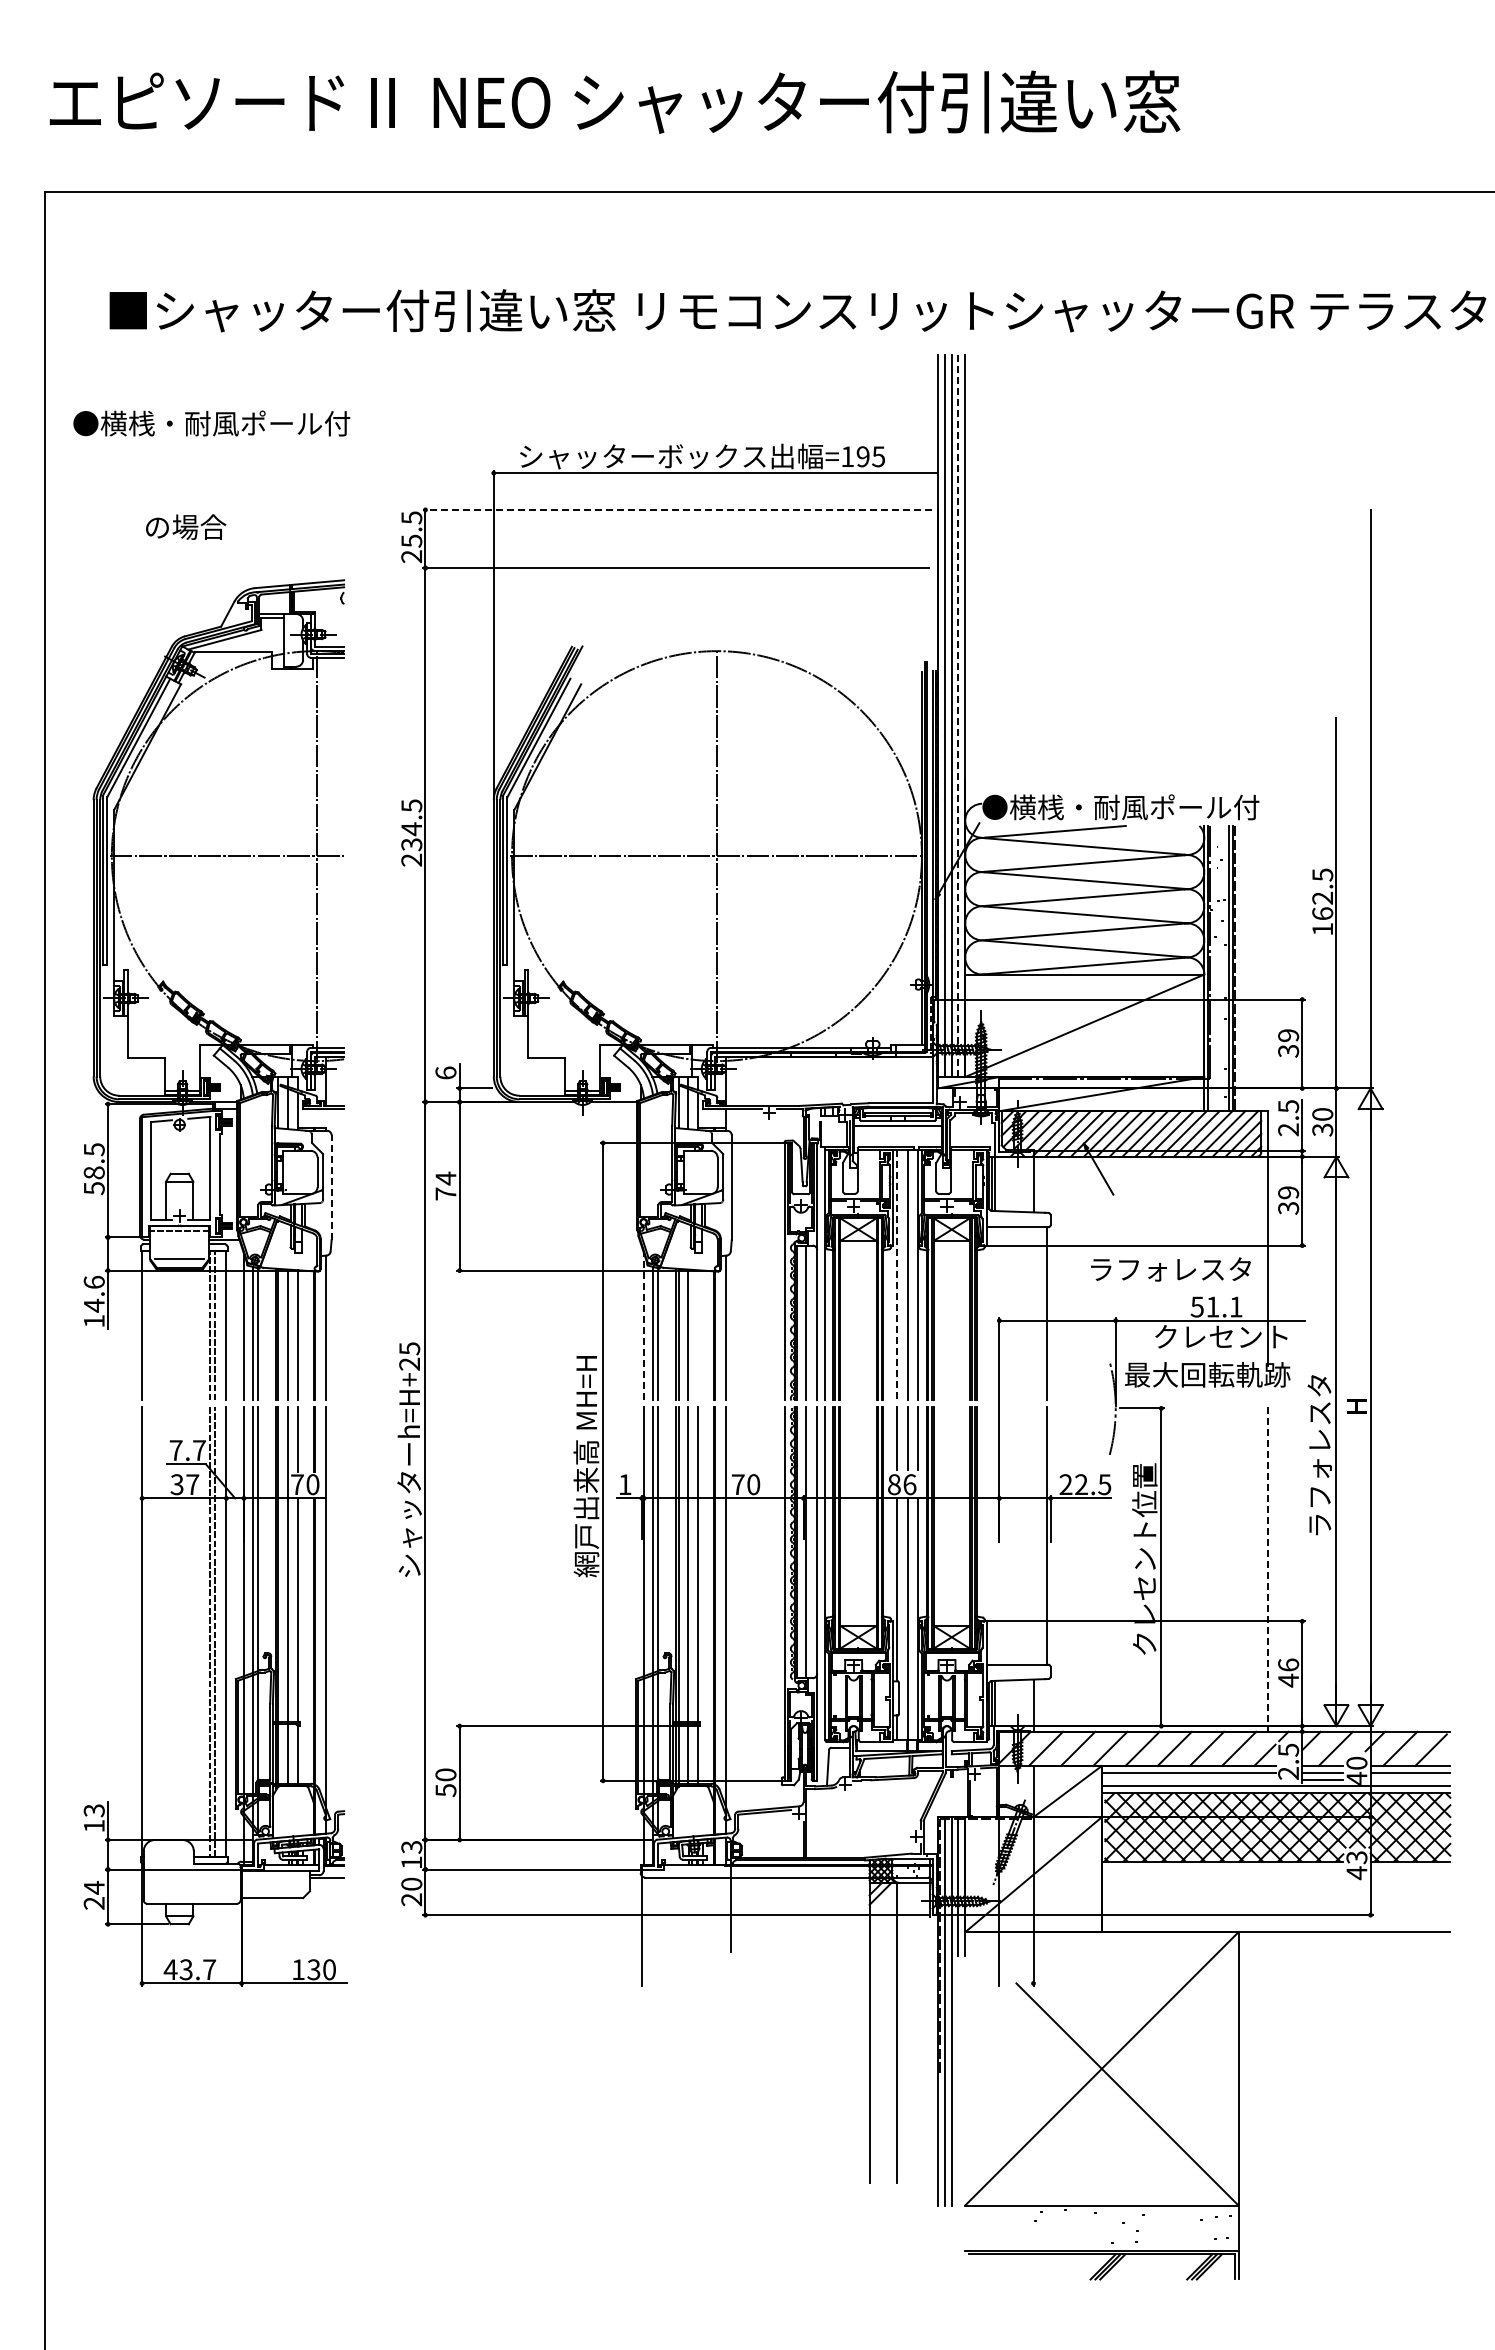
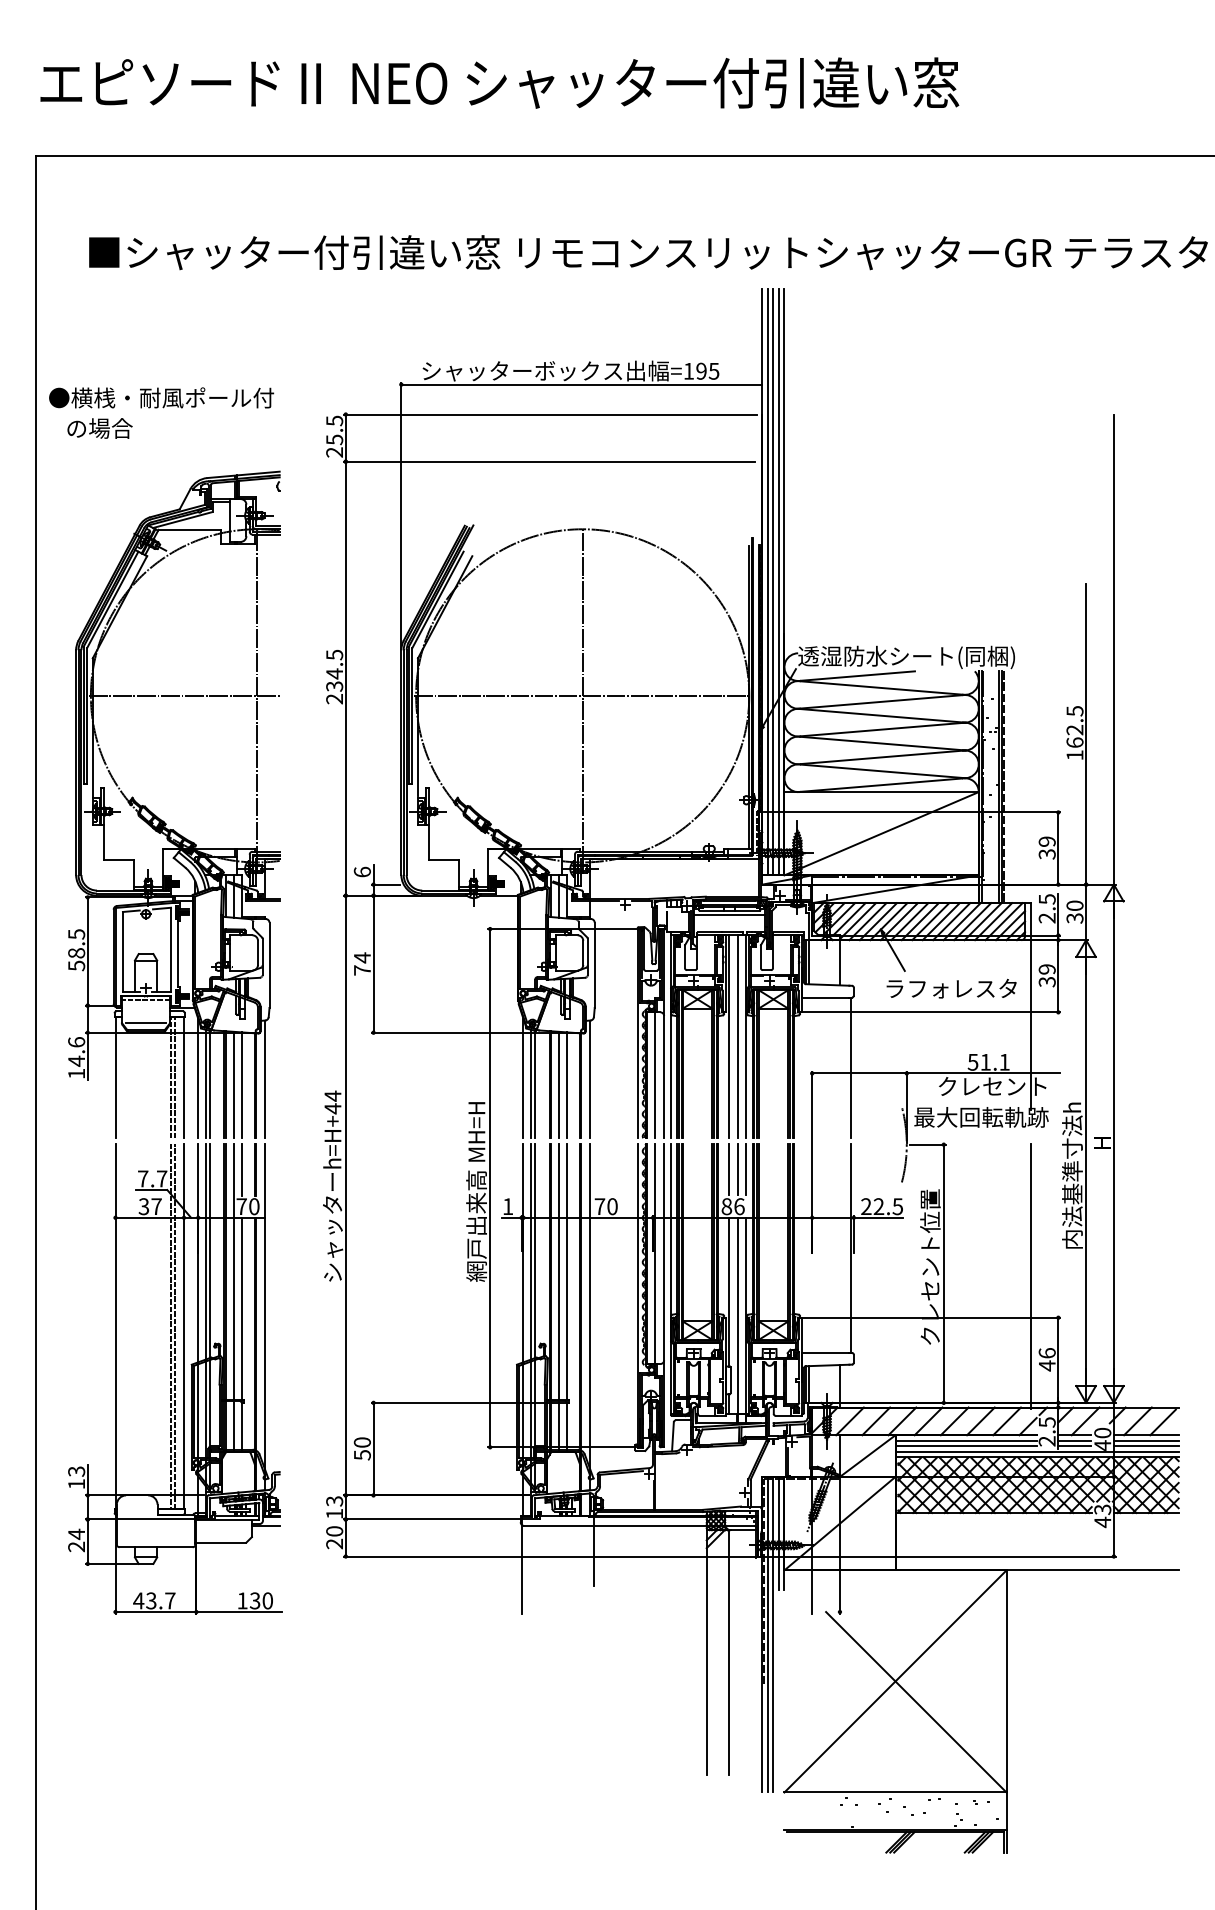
text: (211, 423) -> (161, 397), moved
line: (676, 509) -> (549, 414), dashed -> solid
text: (186, 526) -> (100, 427), moved
line: (958, 716) -> (778, 582), dashed -> solid
text: (1120, 808) -> (910, 657), ●横桟・耐風ポール付 -> 透湿防水シート(同梱)
line: (331, 1187) -> (269, 965), dashed -> solid
text: (1170, 1269) -> (951, 988), moved
line: (897, 1275) -> (729, 1036), dashed -> solid
line: (644, 1326) -> (523, 1078), dashed -> solid
line: (698, 1335) -> (567, 1085), added
text: (409, 1356) -> (332, 1102), h=H+25 -> h=H+44
text: (1319, 1446) -> (1072, 1175), ラフォレスタ -> 内法基準寸法h
line: (1268, 1571) -> (1030, 1277), dashed -> solid
line: (1188, 1779) -> (965, 1446), added
line: (1410, 1779) -> (1146, 1446), added

